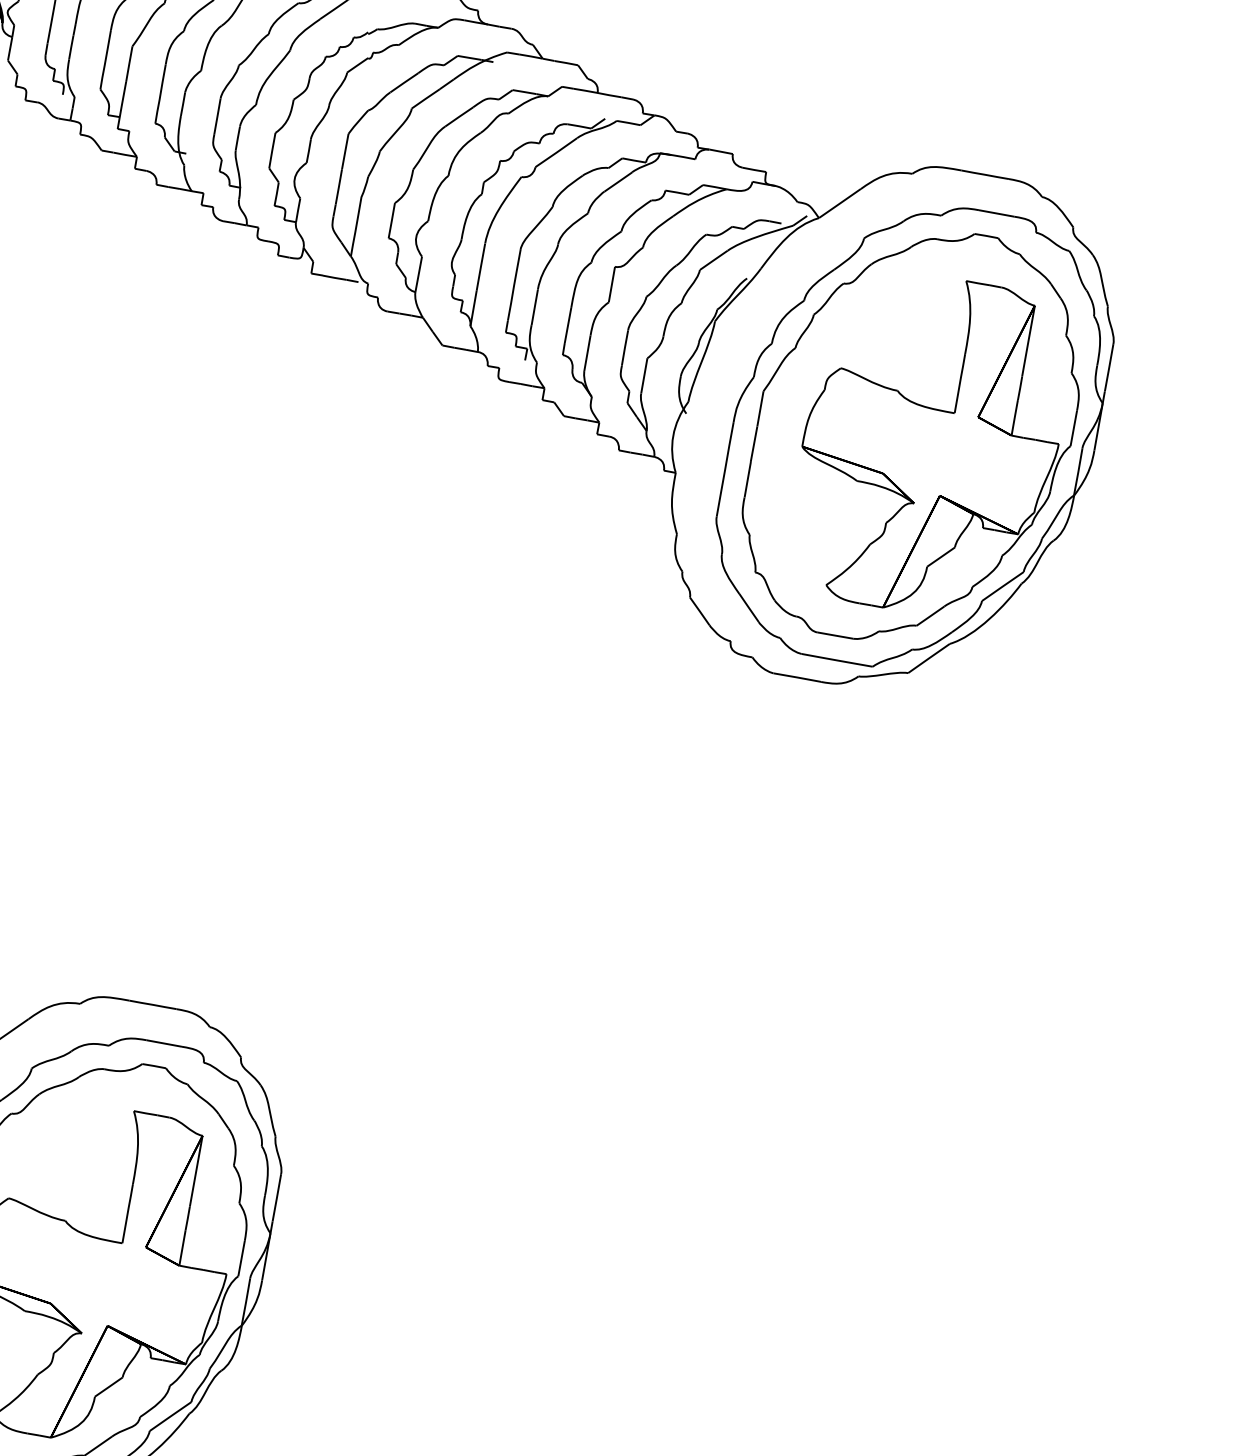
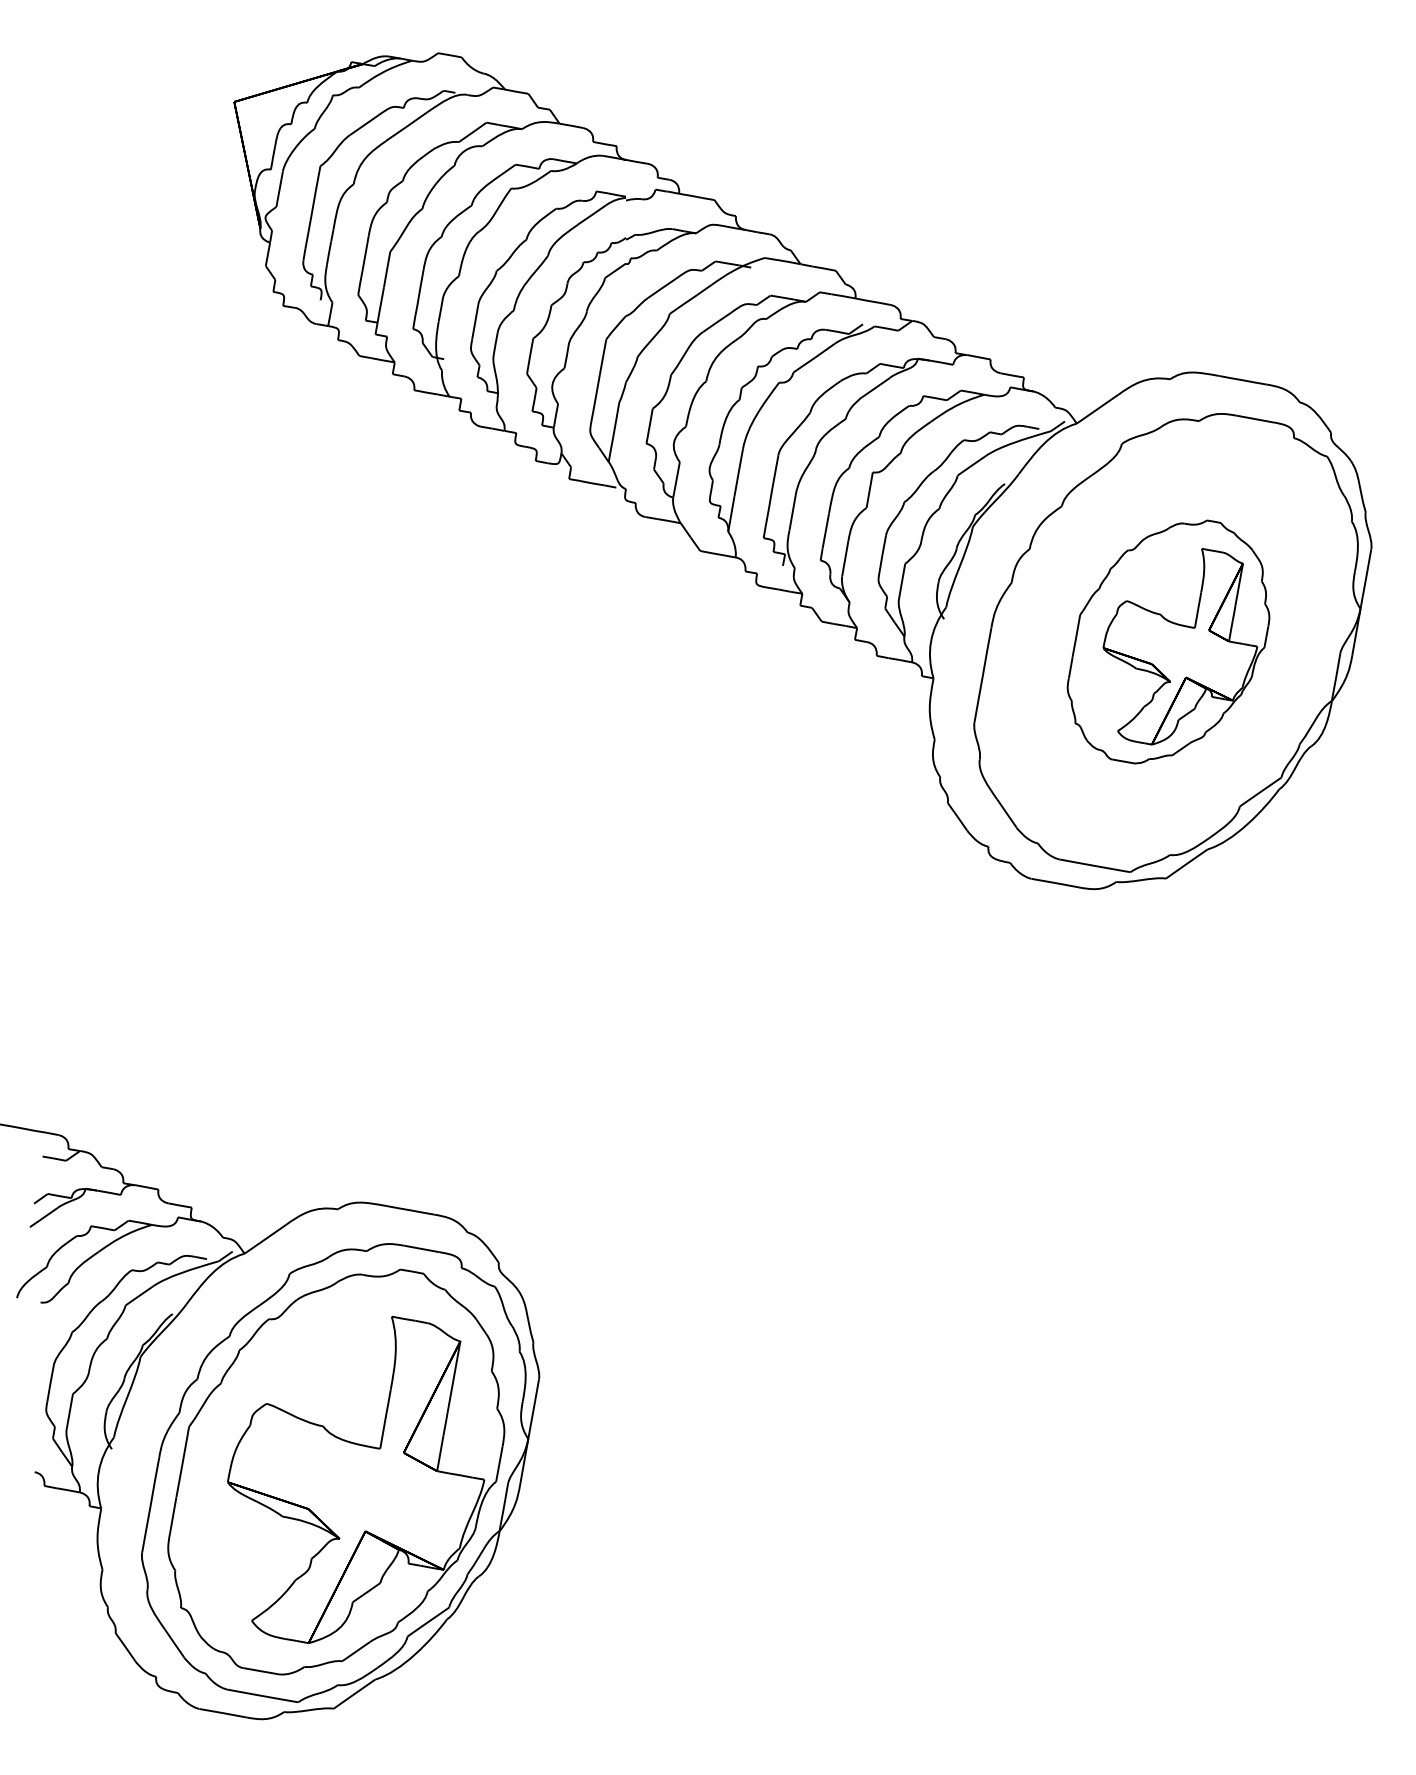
part: (910, 436) -> (1168, 641), size x0.6

